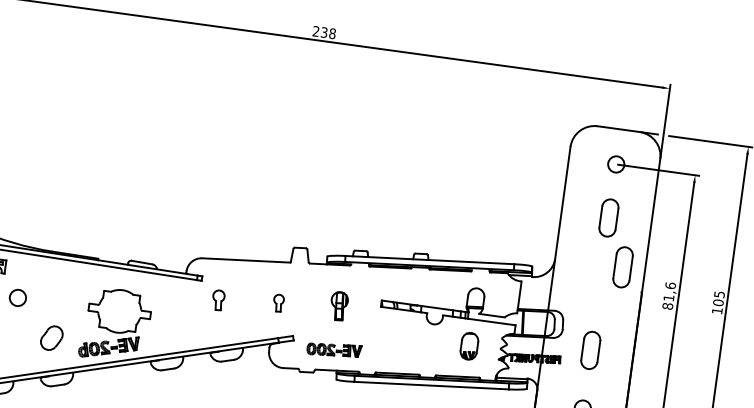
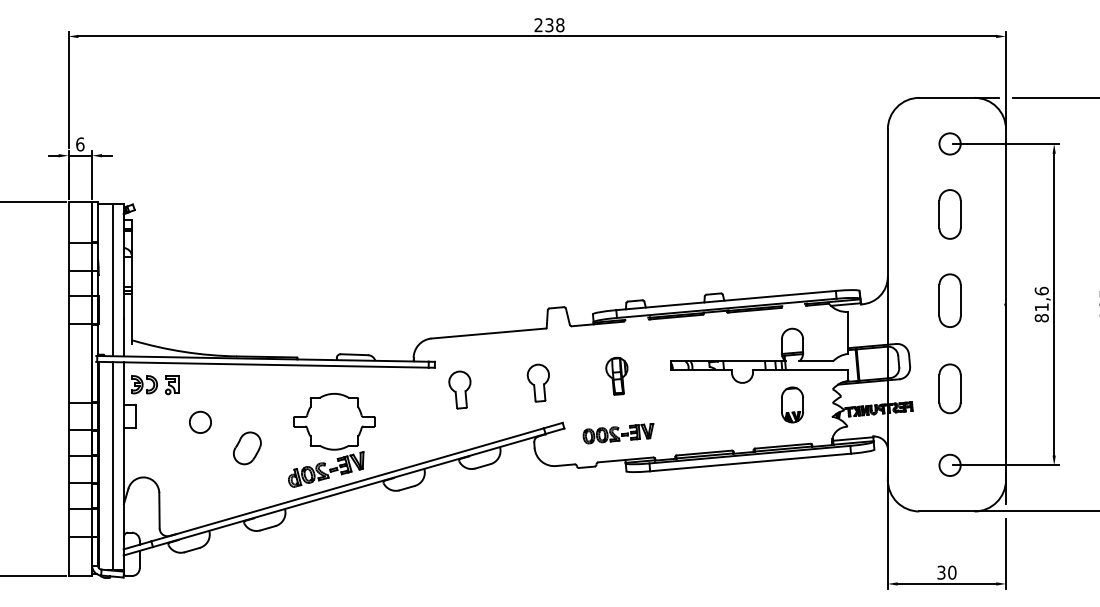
part: (622, 267) -> (949, 300), moved
part: (218, 299) -> (459, 389), size x1.43
part: (278, 302) -> (537, 382), size x1.67
part: (51, 338) -> (247, 448), moved

